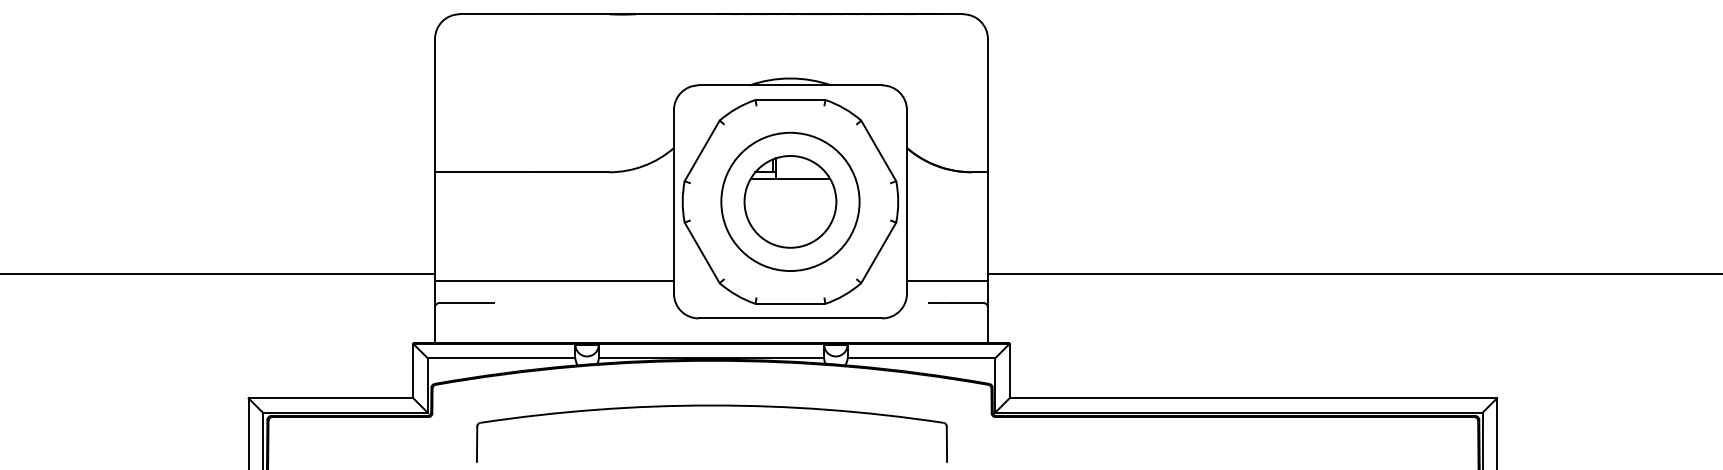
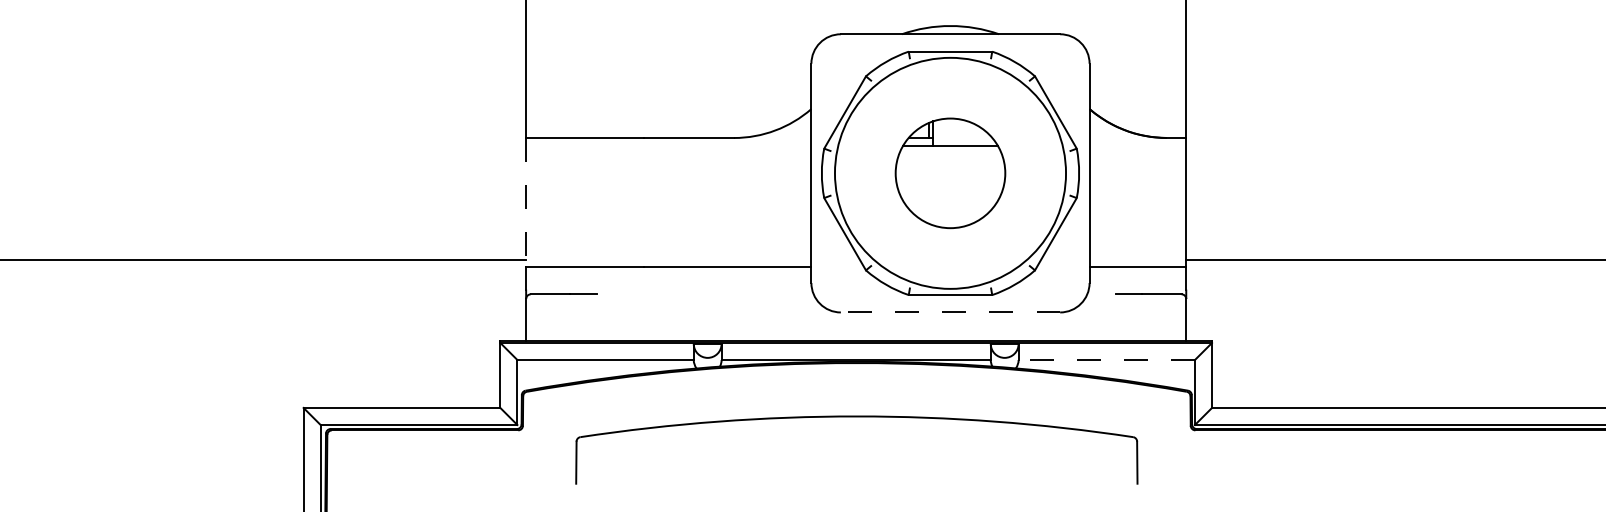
circle: (790, 201) -> (950, 172), size x1.4
line: (435, 226) -> (526, 202), solid -> dashed
line: (790, 318) -> (950, 312), solid -> dashed
line: (921, 358) -> (1106, 360), solid -> dashed

